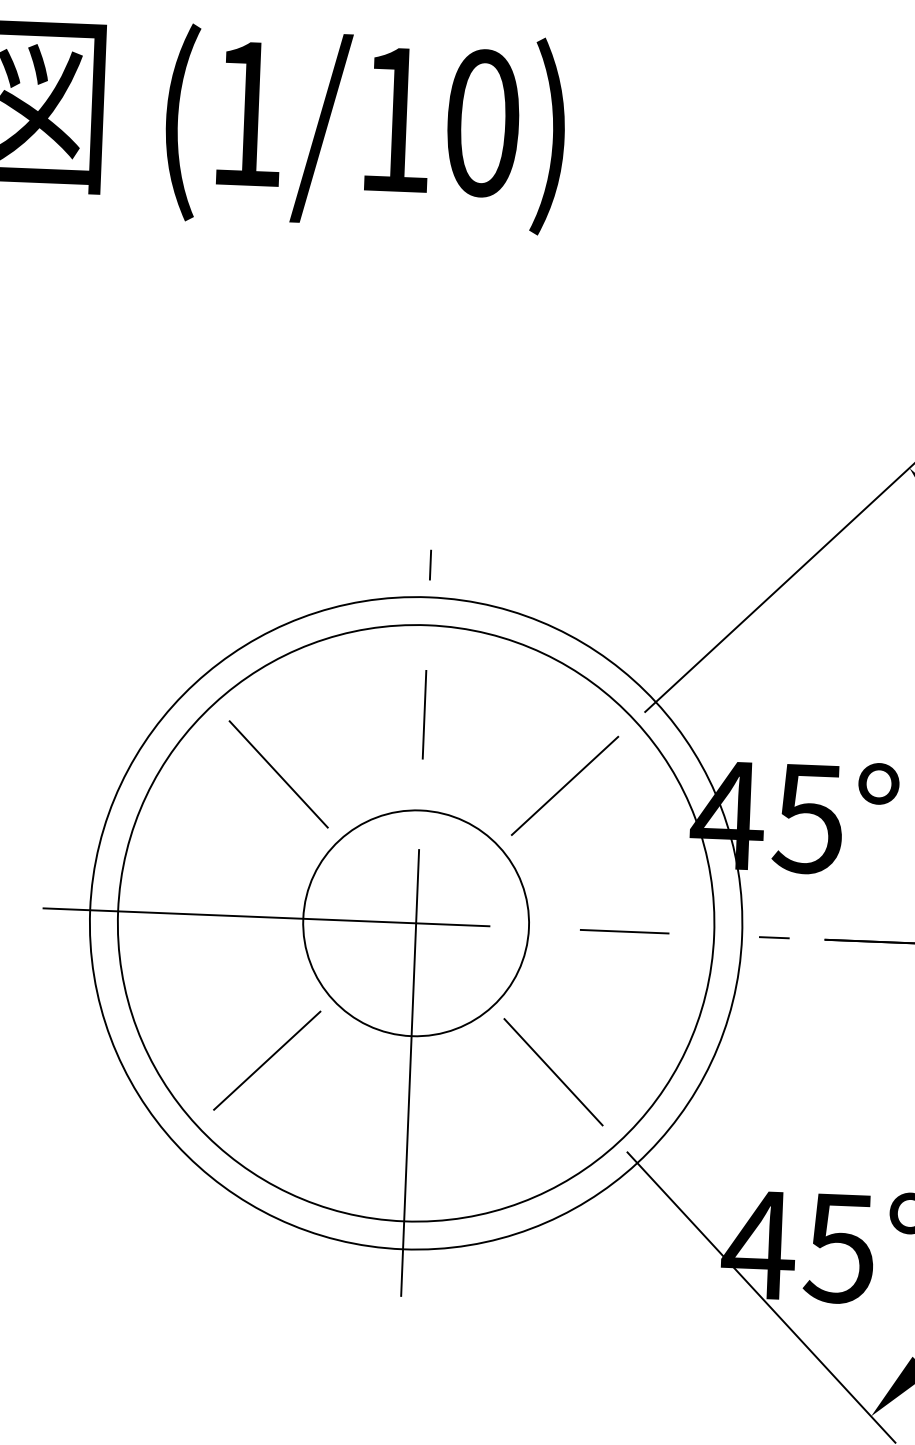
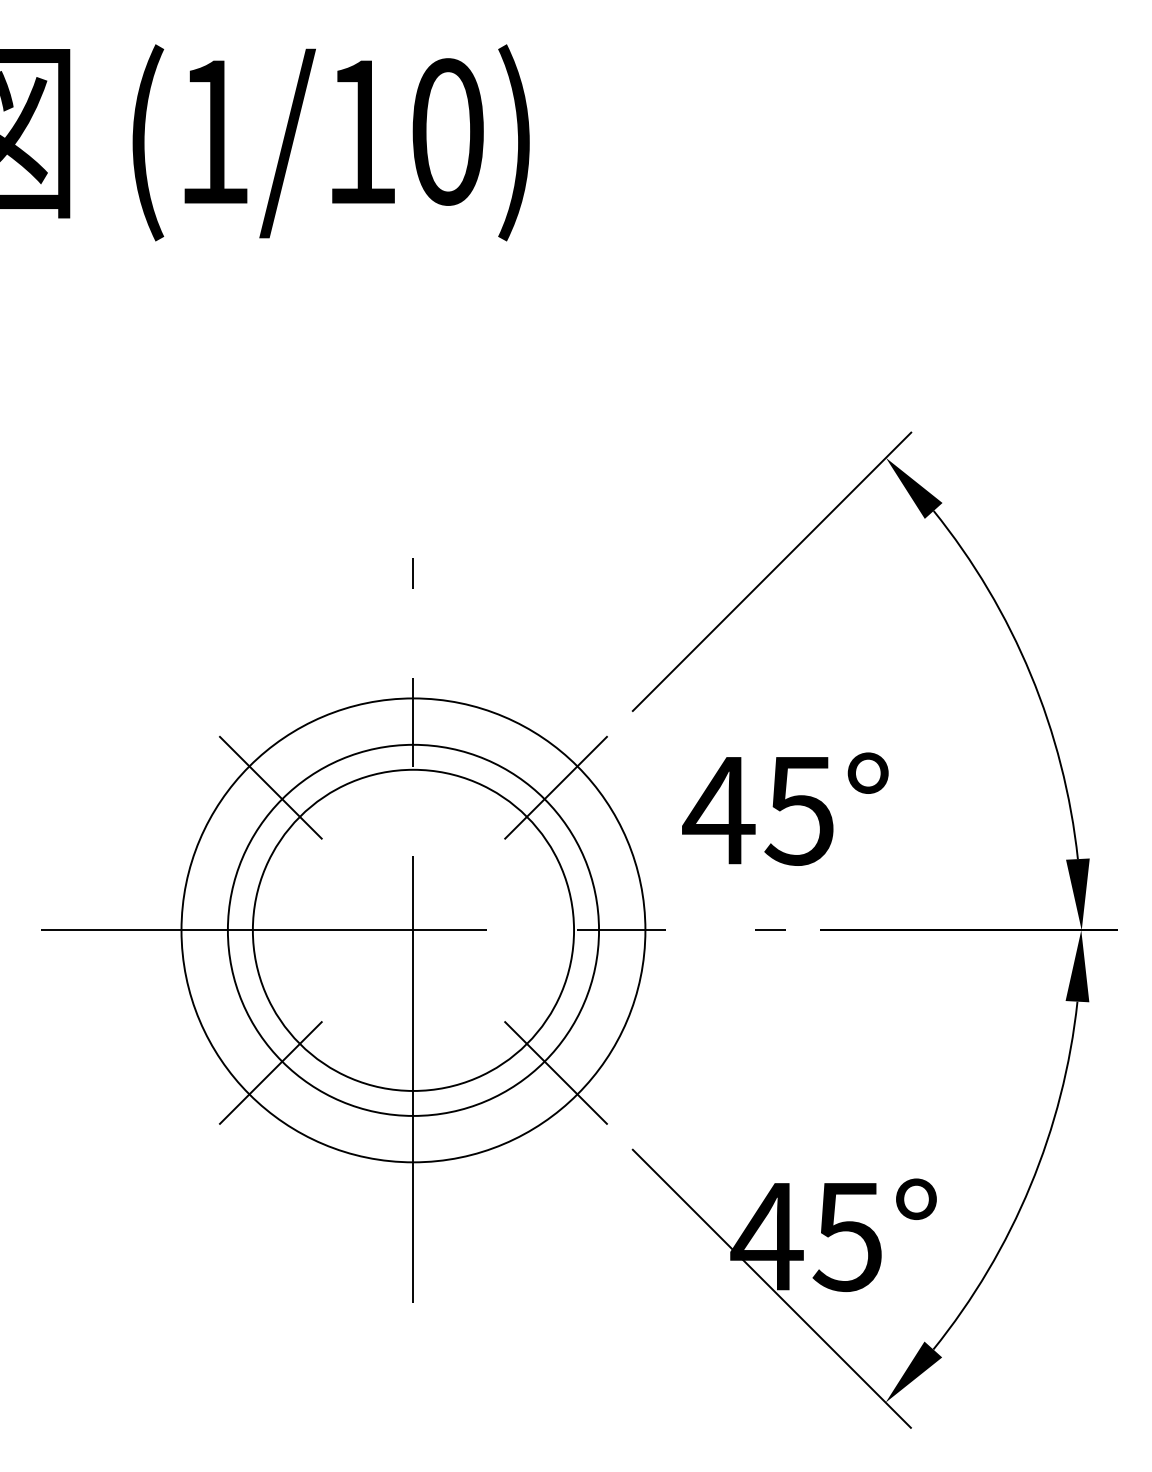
circle: (416, 922) -> (413, 929), size x0.62
circle: (416, 922) -> (413, 929), size x1.43
circle: (416, 923) -> (413, 930), size x0.71

